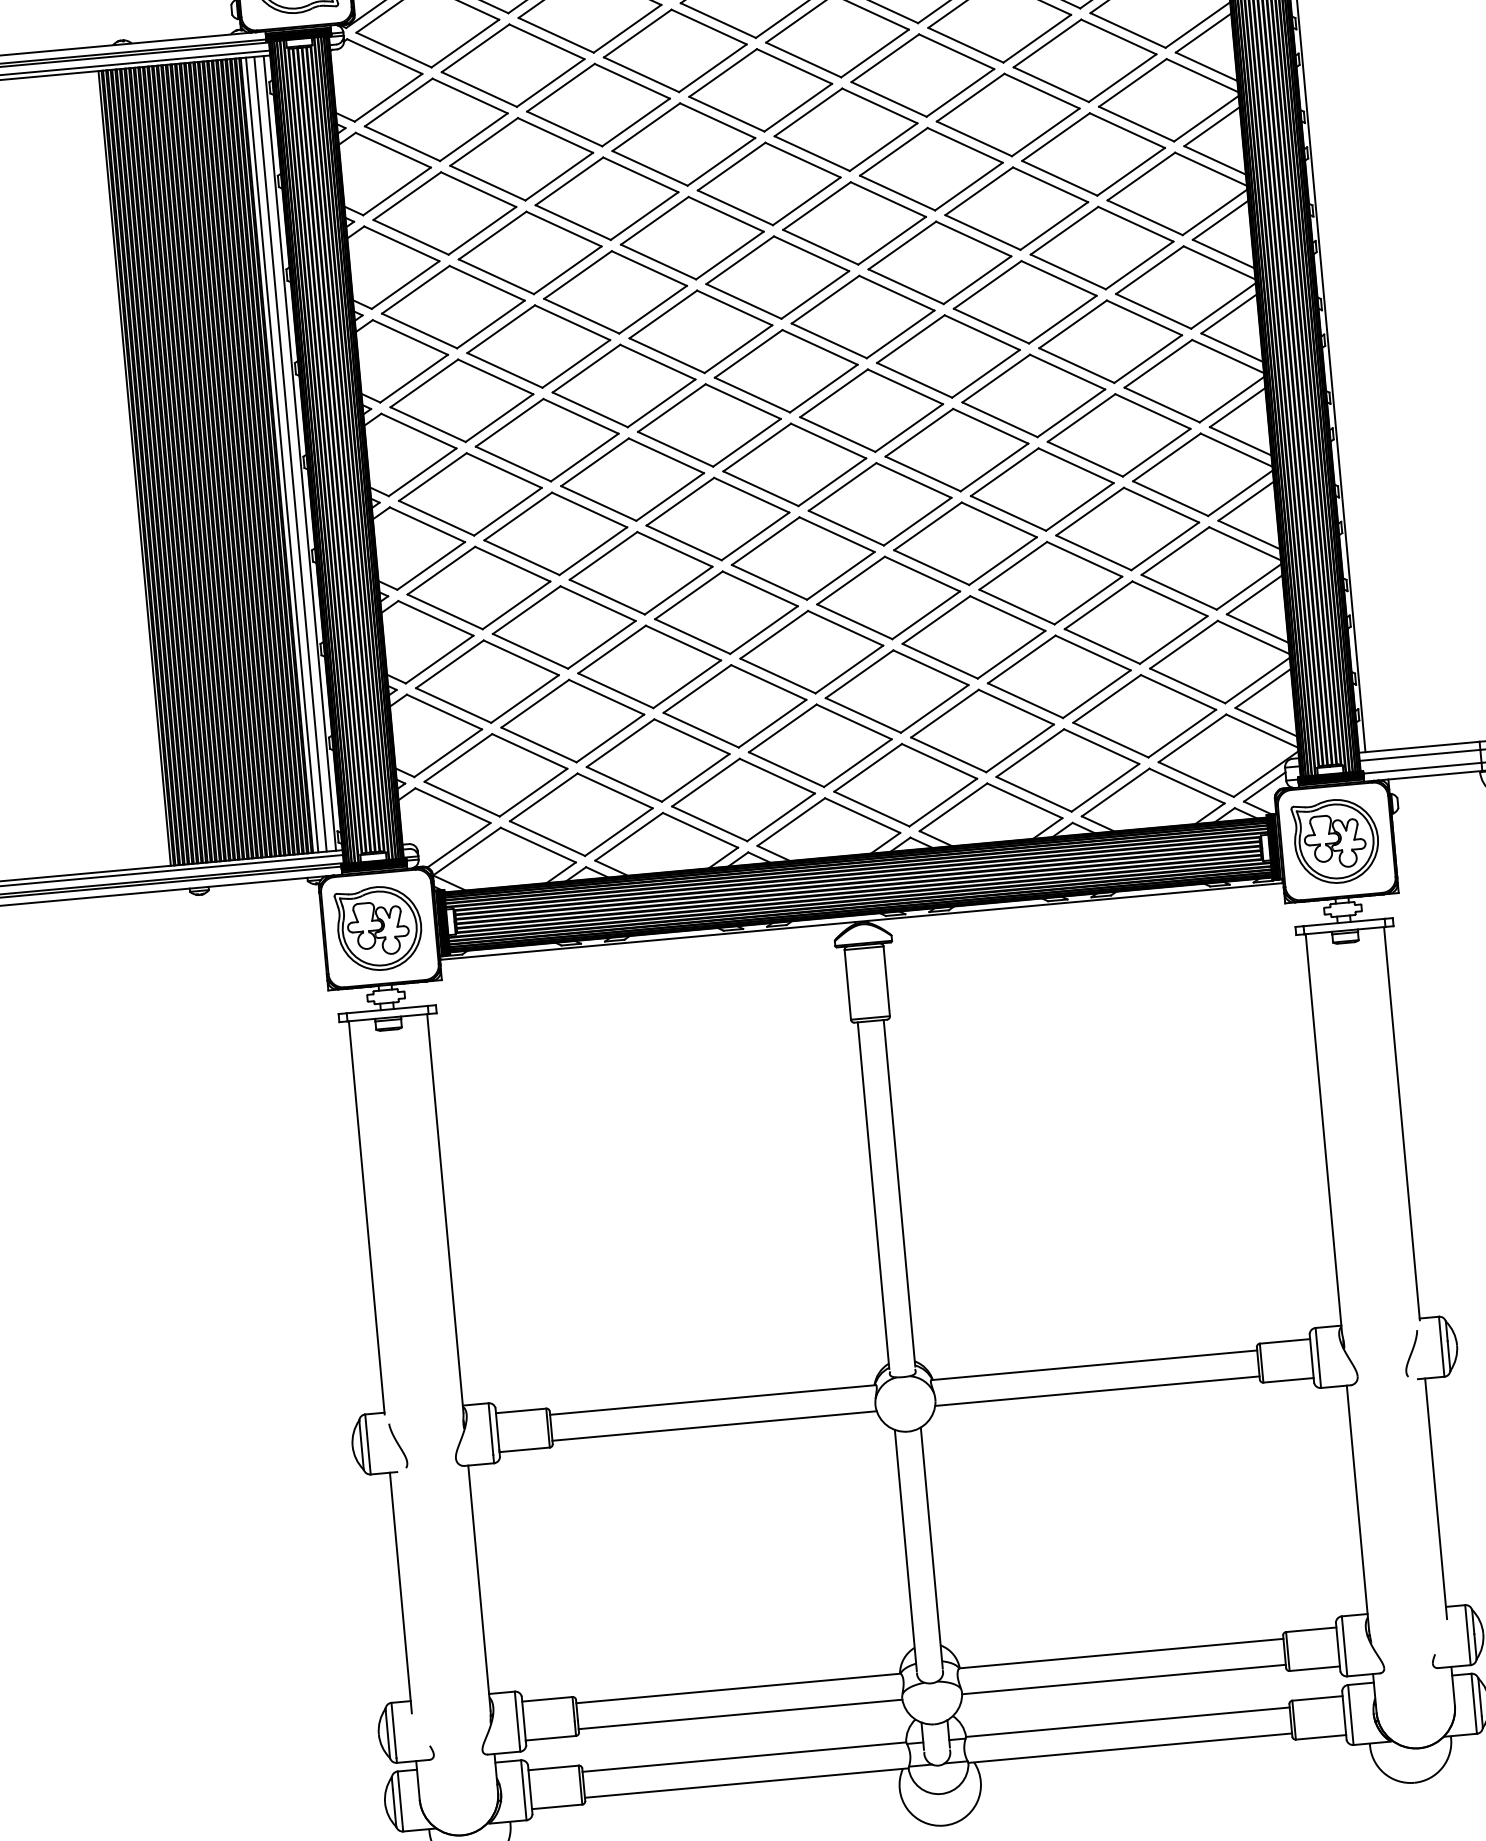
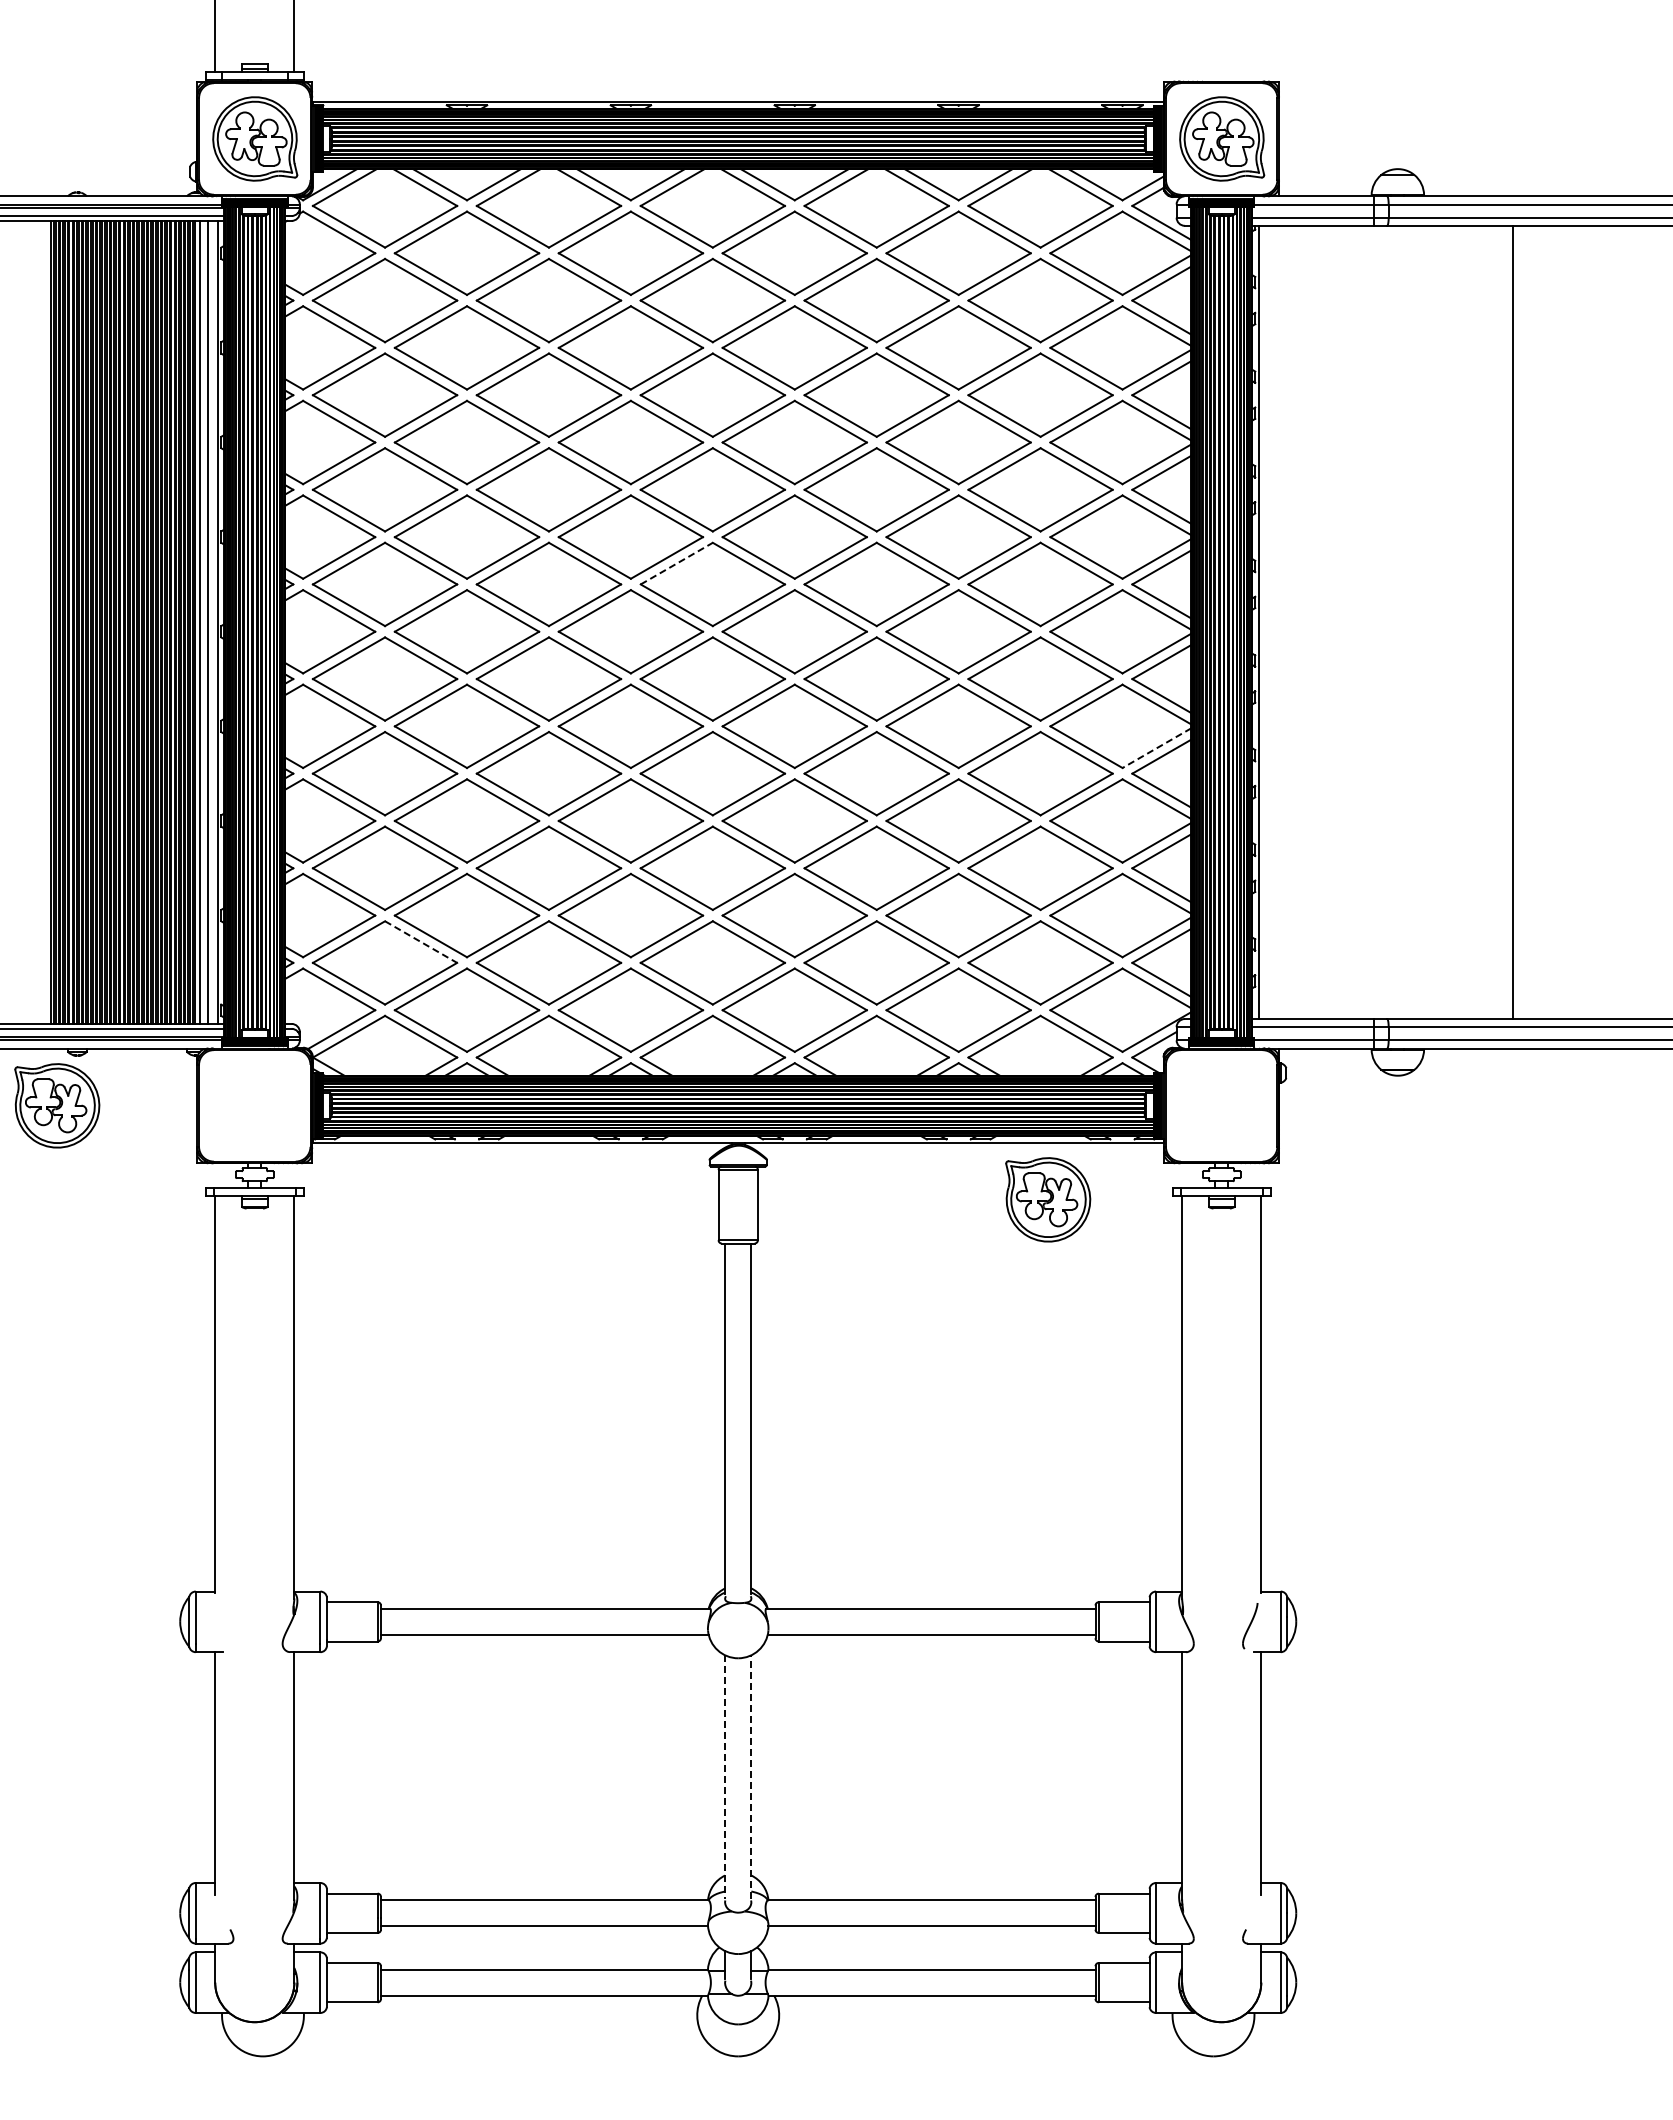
line: (748, 353) -> (676, 563), solid -> dashed
line: (1240, 493) -> (1156, 748), solid -> dashed
line: (530, 751) -> (421, 942), solid -> dashed
part: (1336, 841) -> (1048, 1199), moved
part: (379, 928) -> (57, 1105), moved
curve: (398, 1446) -> (226, 1626), removed
line: (931, 1548) -> (751, 1777), solid -> dashed
line: (906, 1550) -> (725, 1777), solid -> dashed

